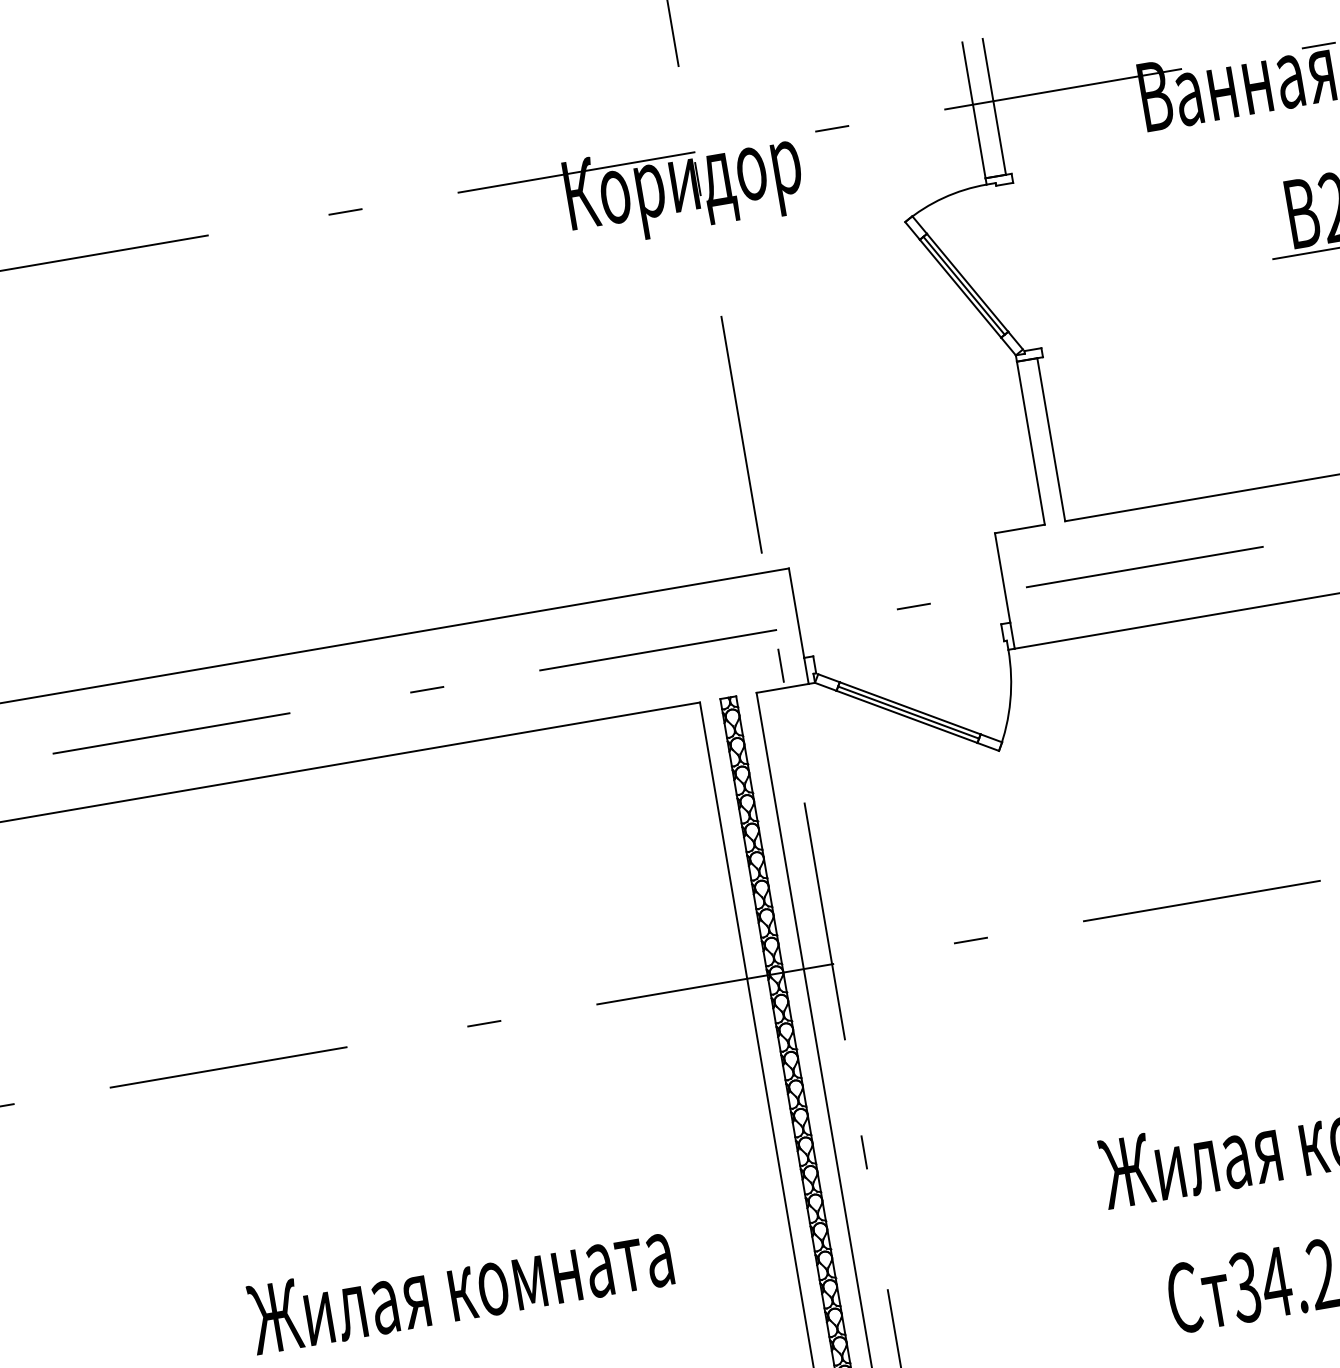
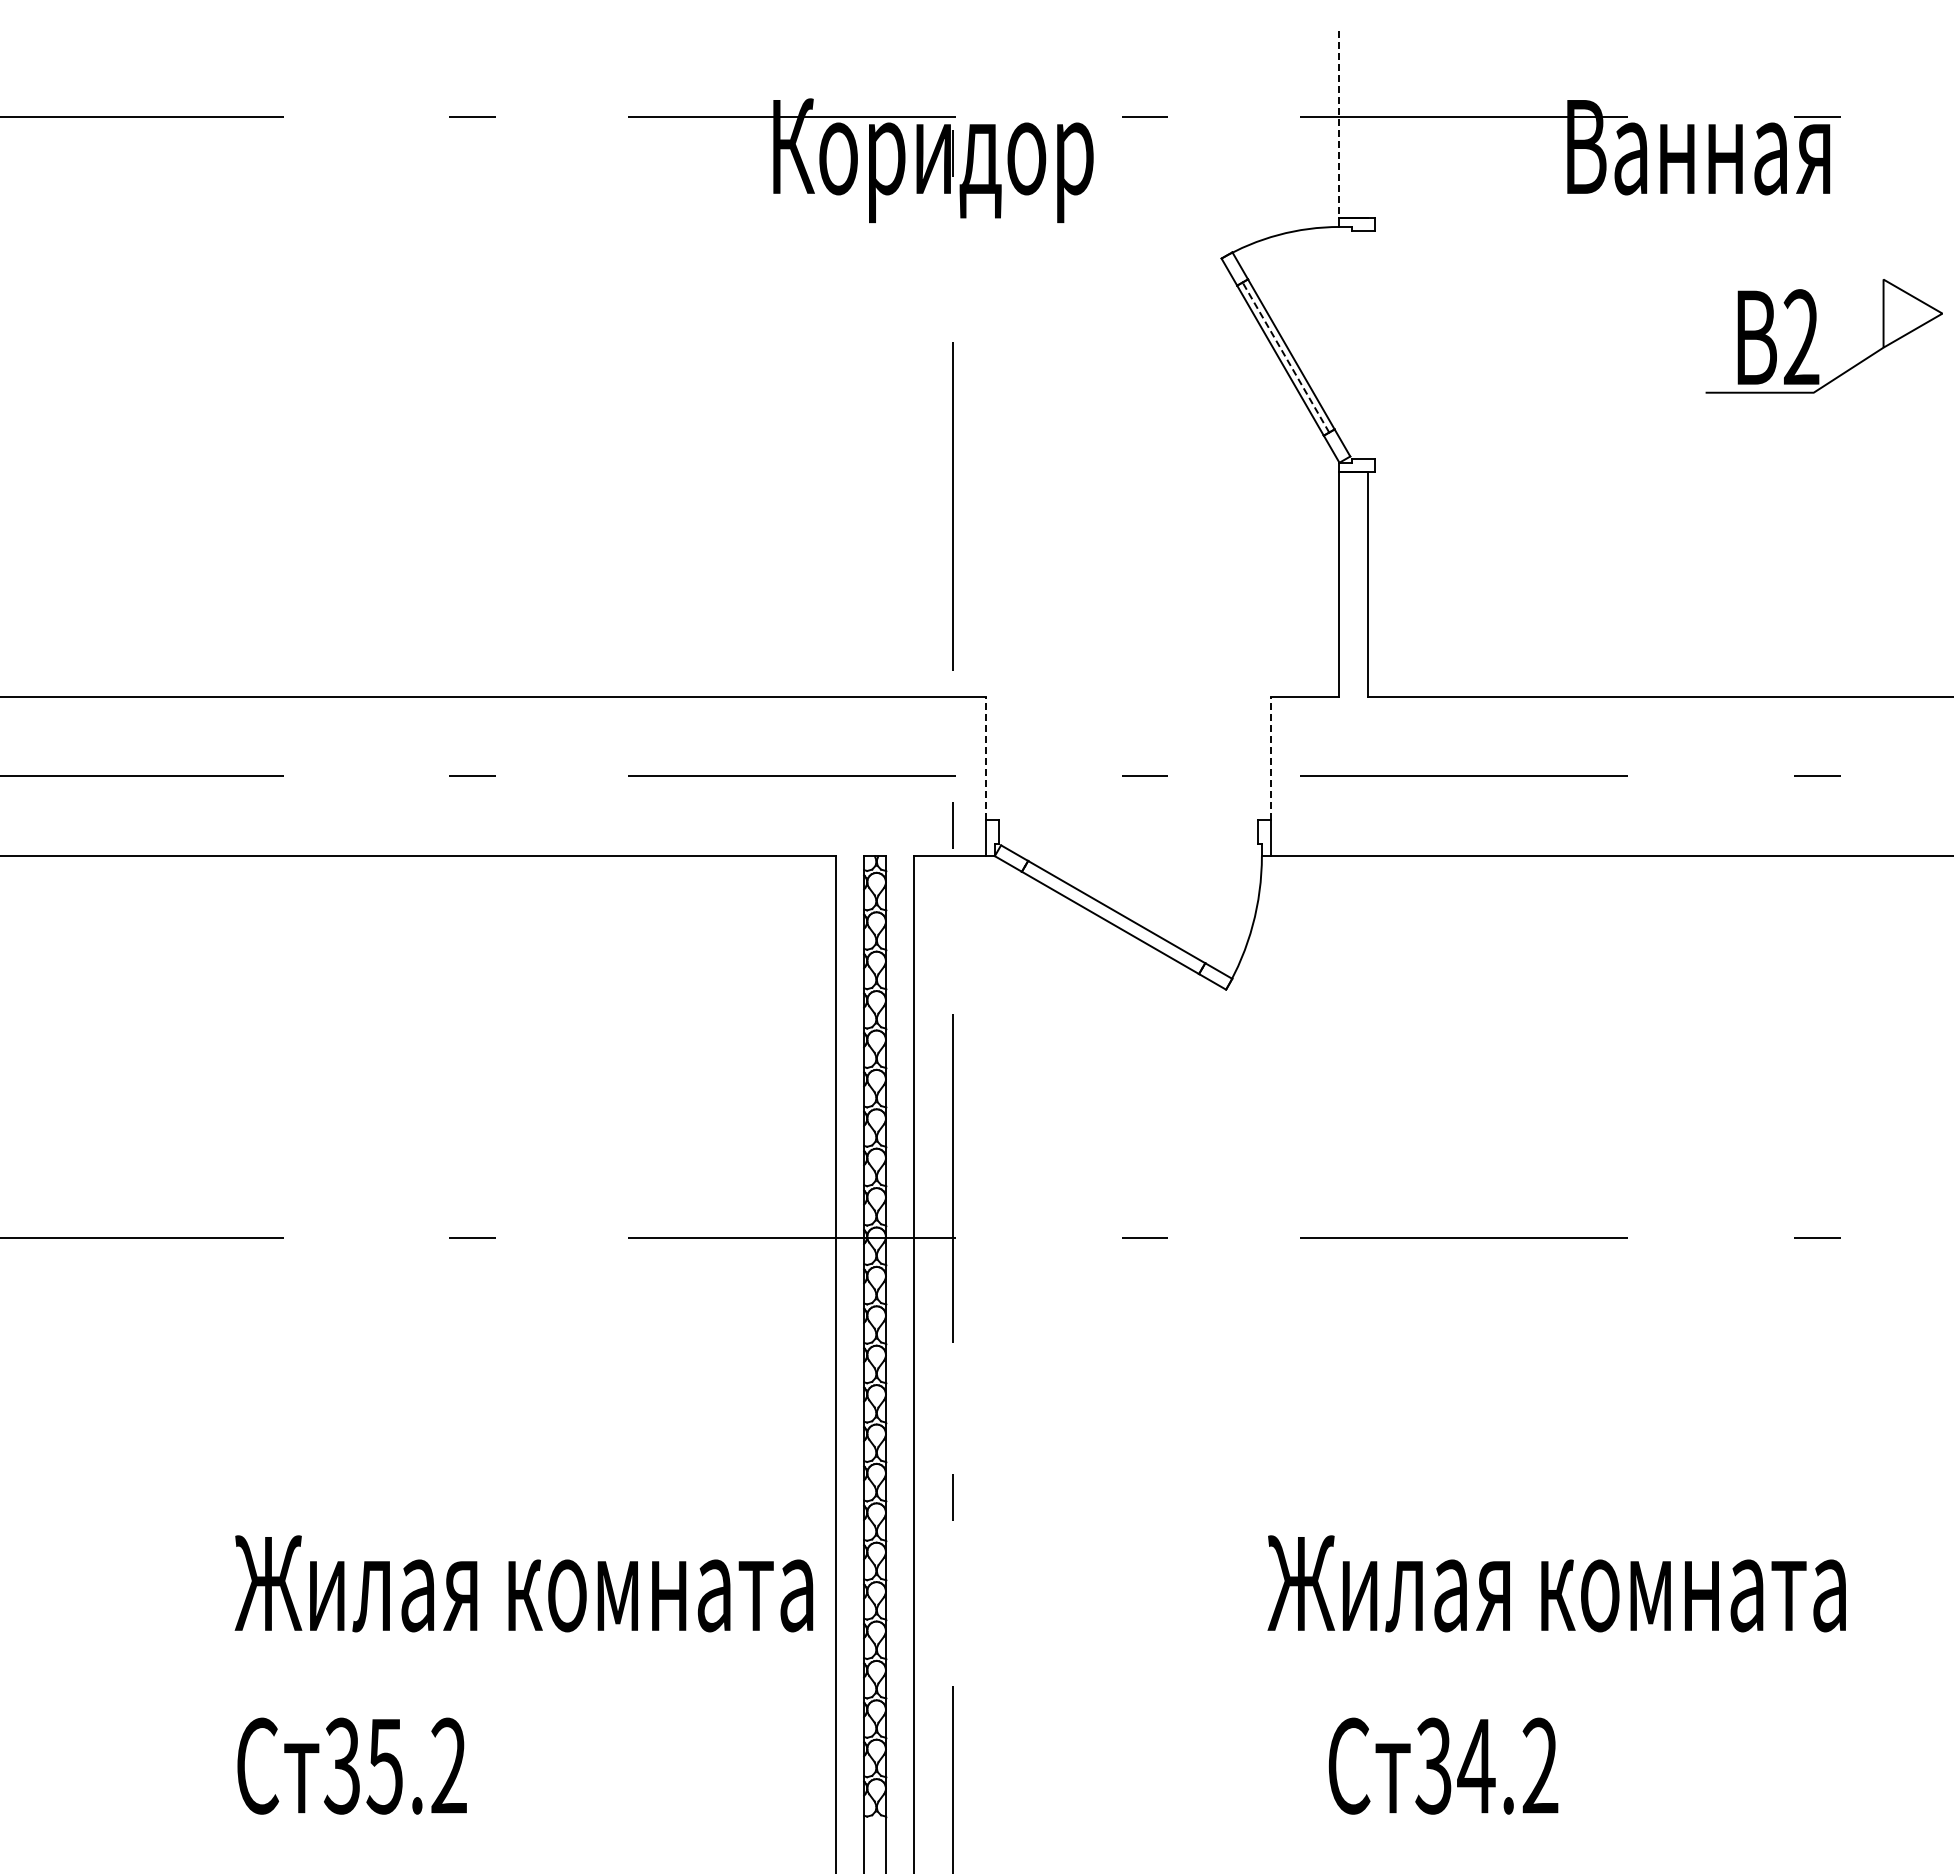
line: (994, 106) -> (1367, 124), removed
line: (974, 110) -> (1339, 124), solid -> dashed
line: (963, 285) -> (1285, 357), solid -> dashed
line: (1002, 578) -> (1270, 758), solid -> dashed
line: (796, 613) -> (986, 758), solid -> dashed
line: (908, 712) -> (1113, 917), removed
text: (460, 1285) -> (523, 1583), moved

